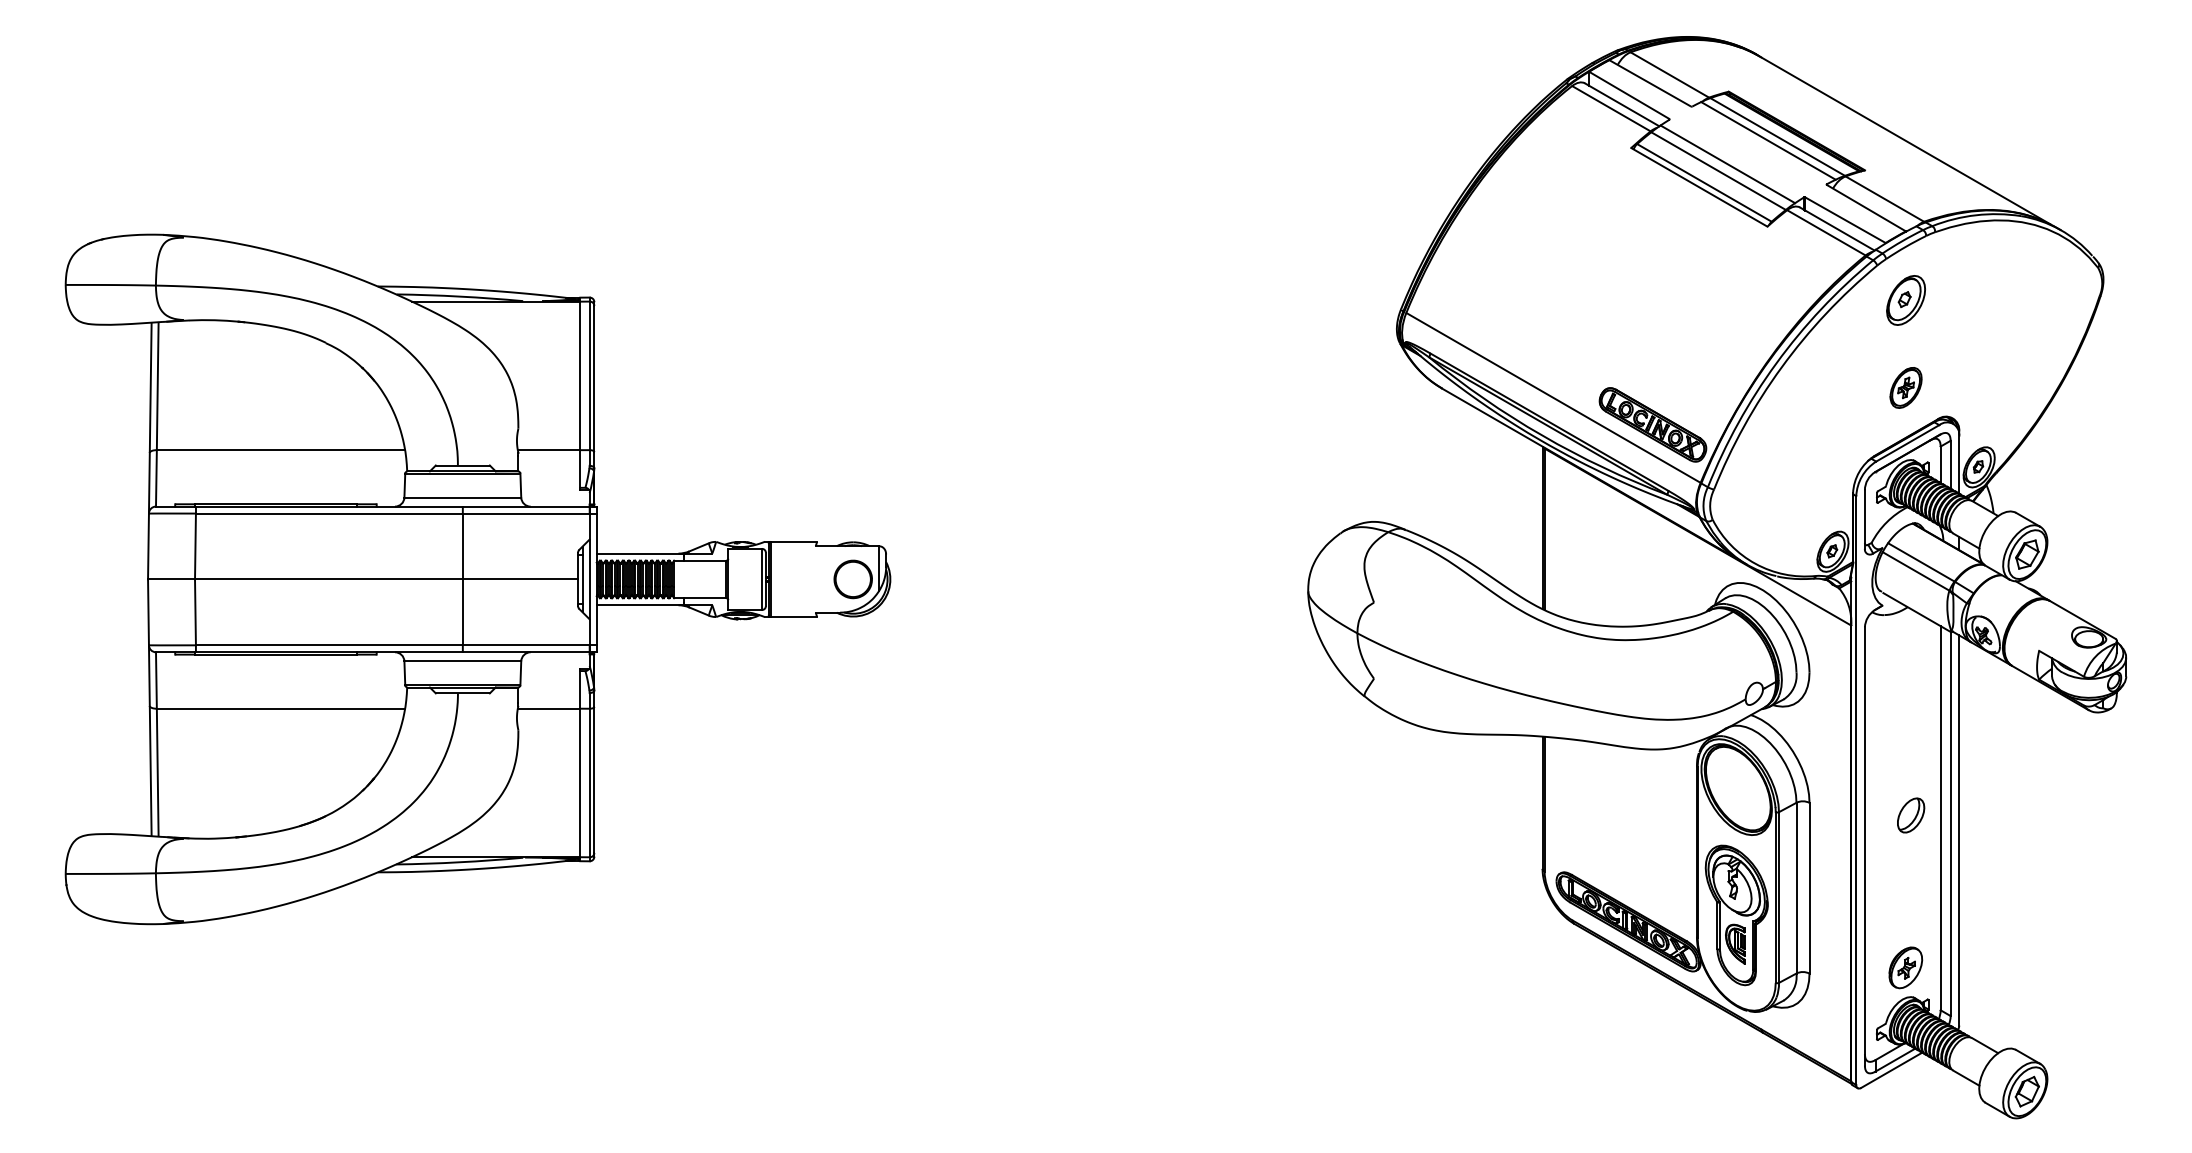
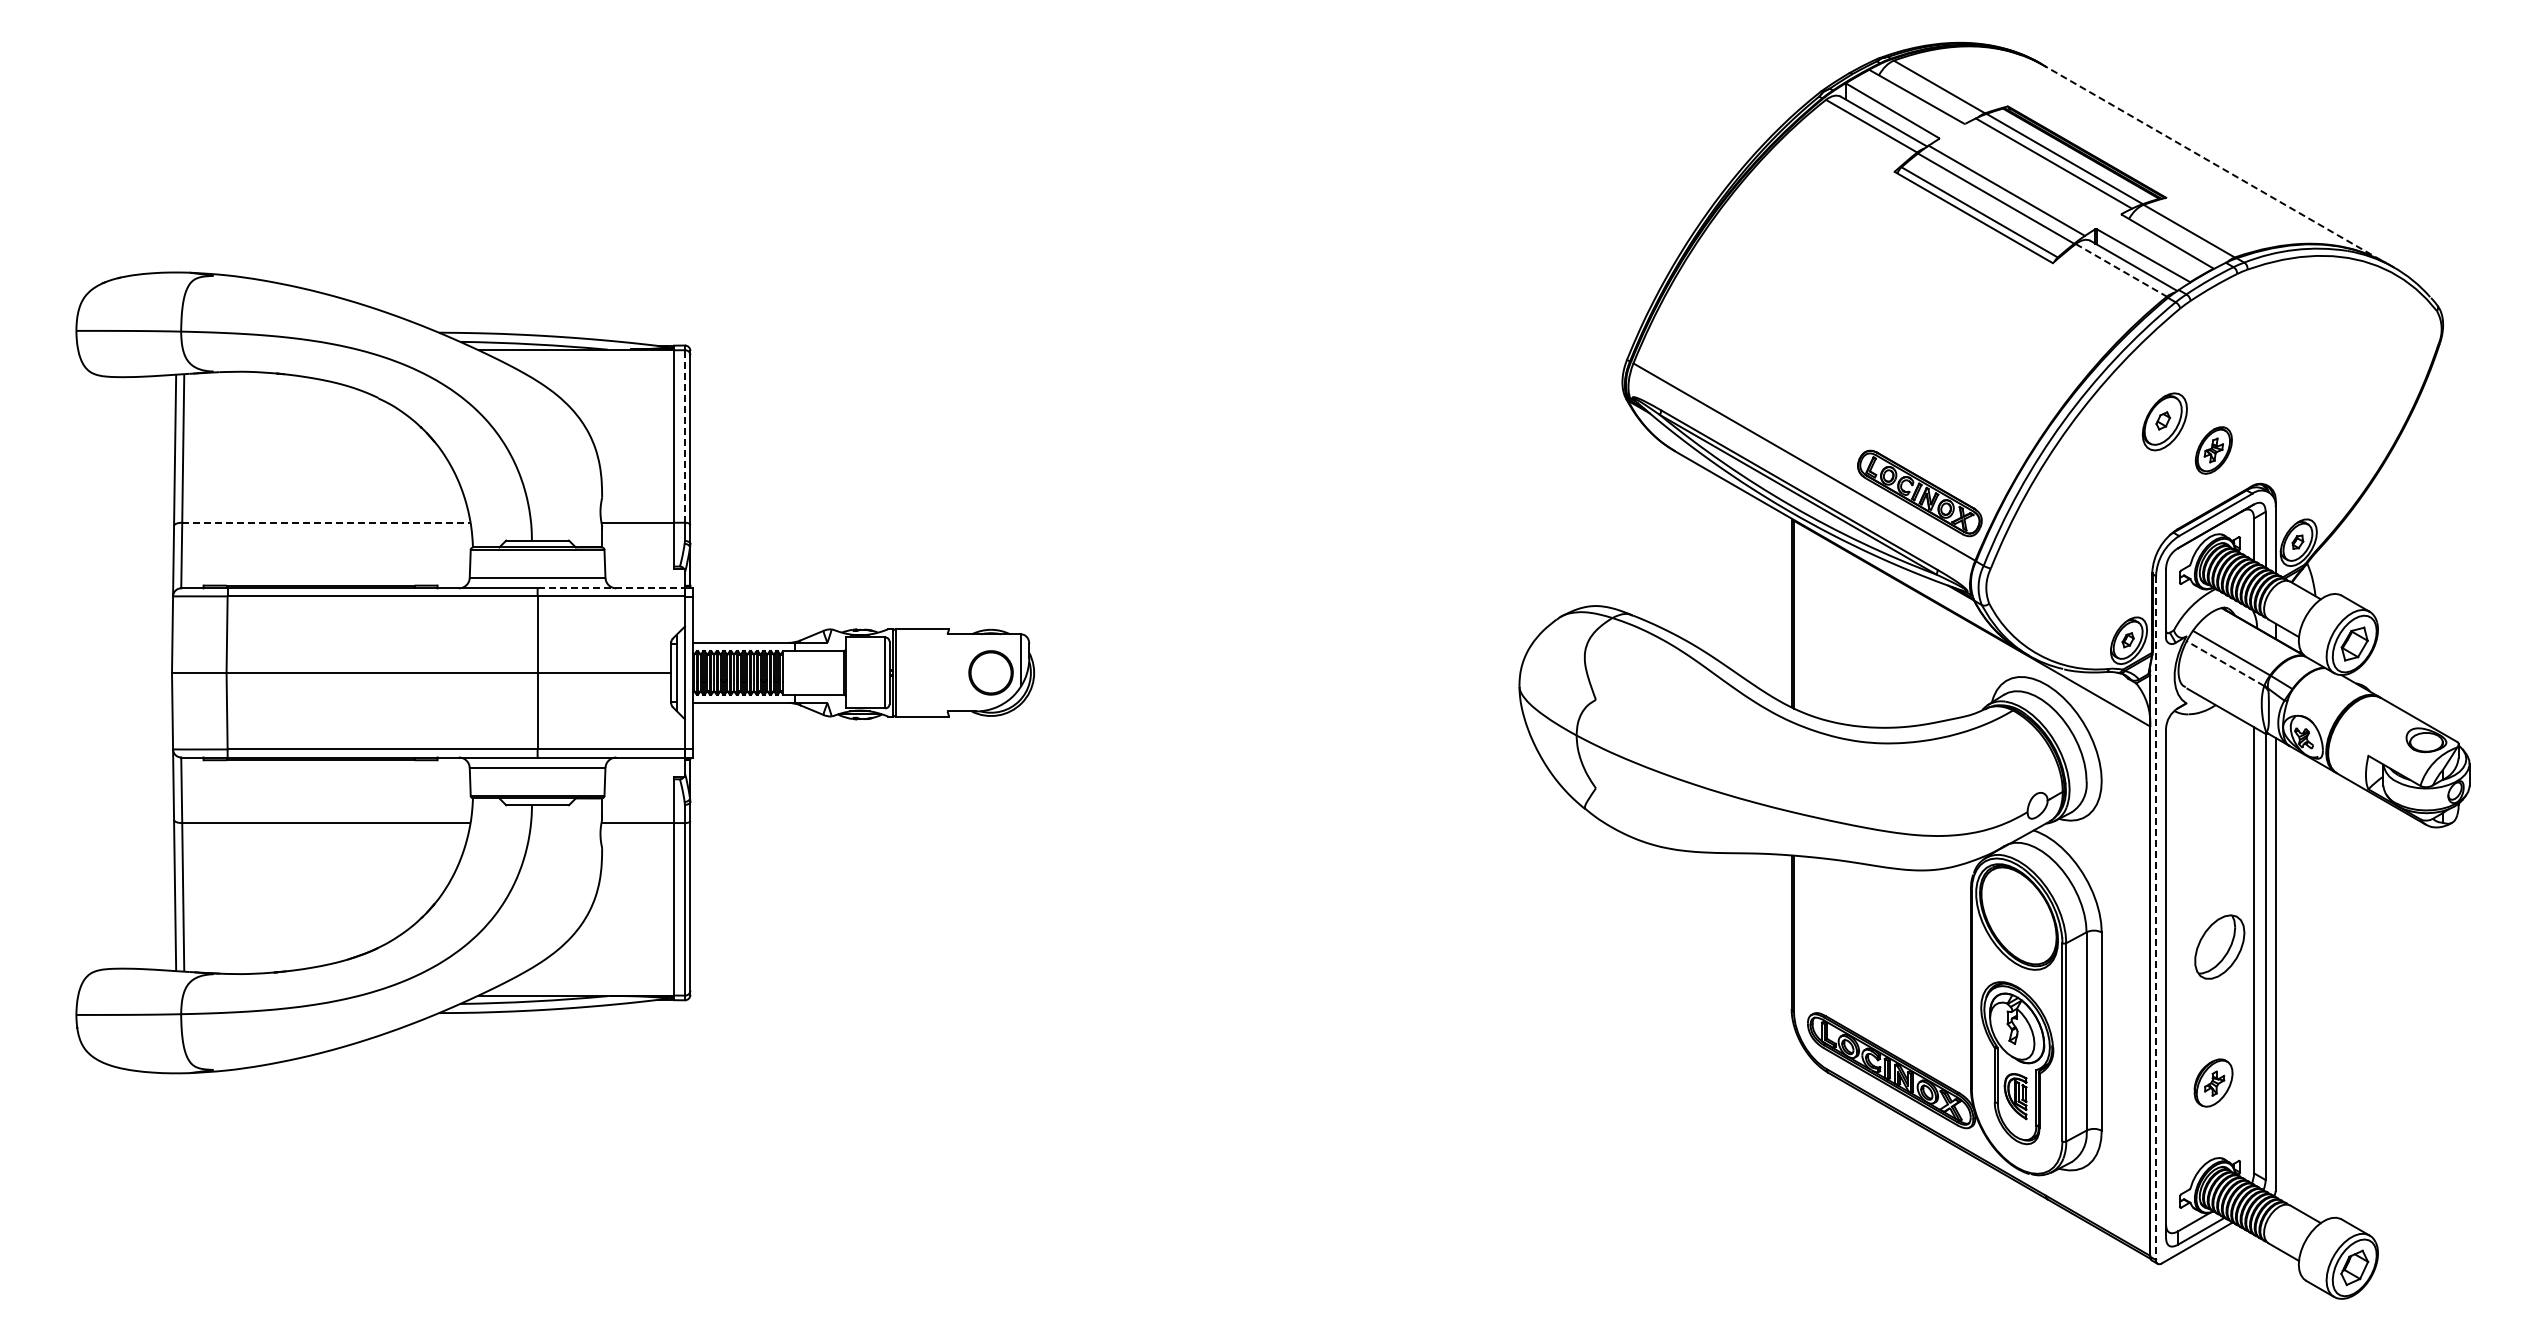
line: (1904, 139) -> (2212, 162), solid -> dashed
line: (1826, 232) -> (2121, 270), solid -> dashed
part: (1905, 300) -> (2164, 421), moved
line: (589, 375) -> (684, 435), solid -> dashed
line: (281, 449) -> (326, 522), solid -> dashed
line: (526, 506) -> (611, 588), solid -> dashed
line: (1916, 571) -> (2225, 663), solid -> dashed
line: (1856, 790) -> (2156, 918), solid -> dashed
part: (1910, 814) -> (2219, 946), size x1.6
part: (1905, 967) -> (2213, 1082), moved

